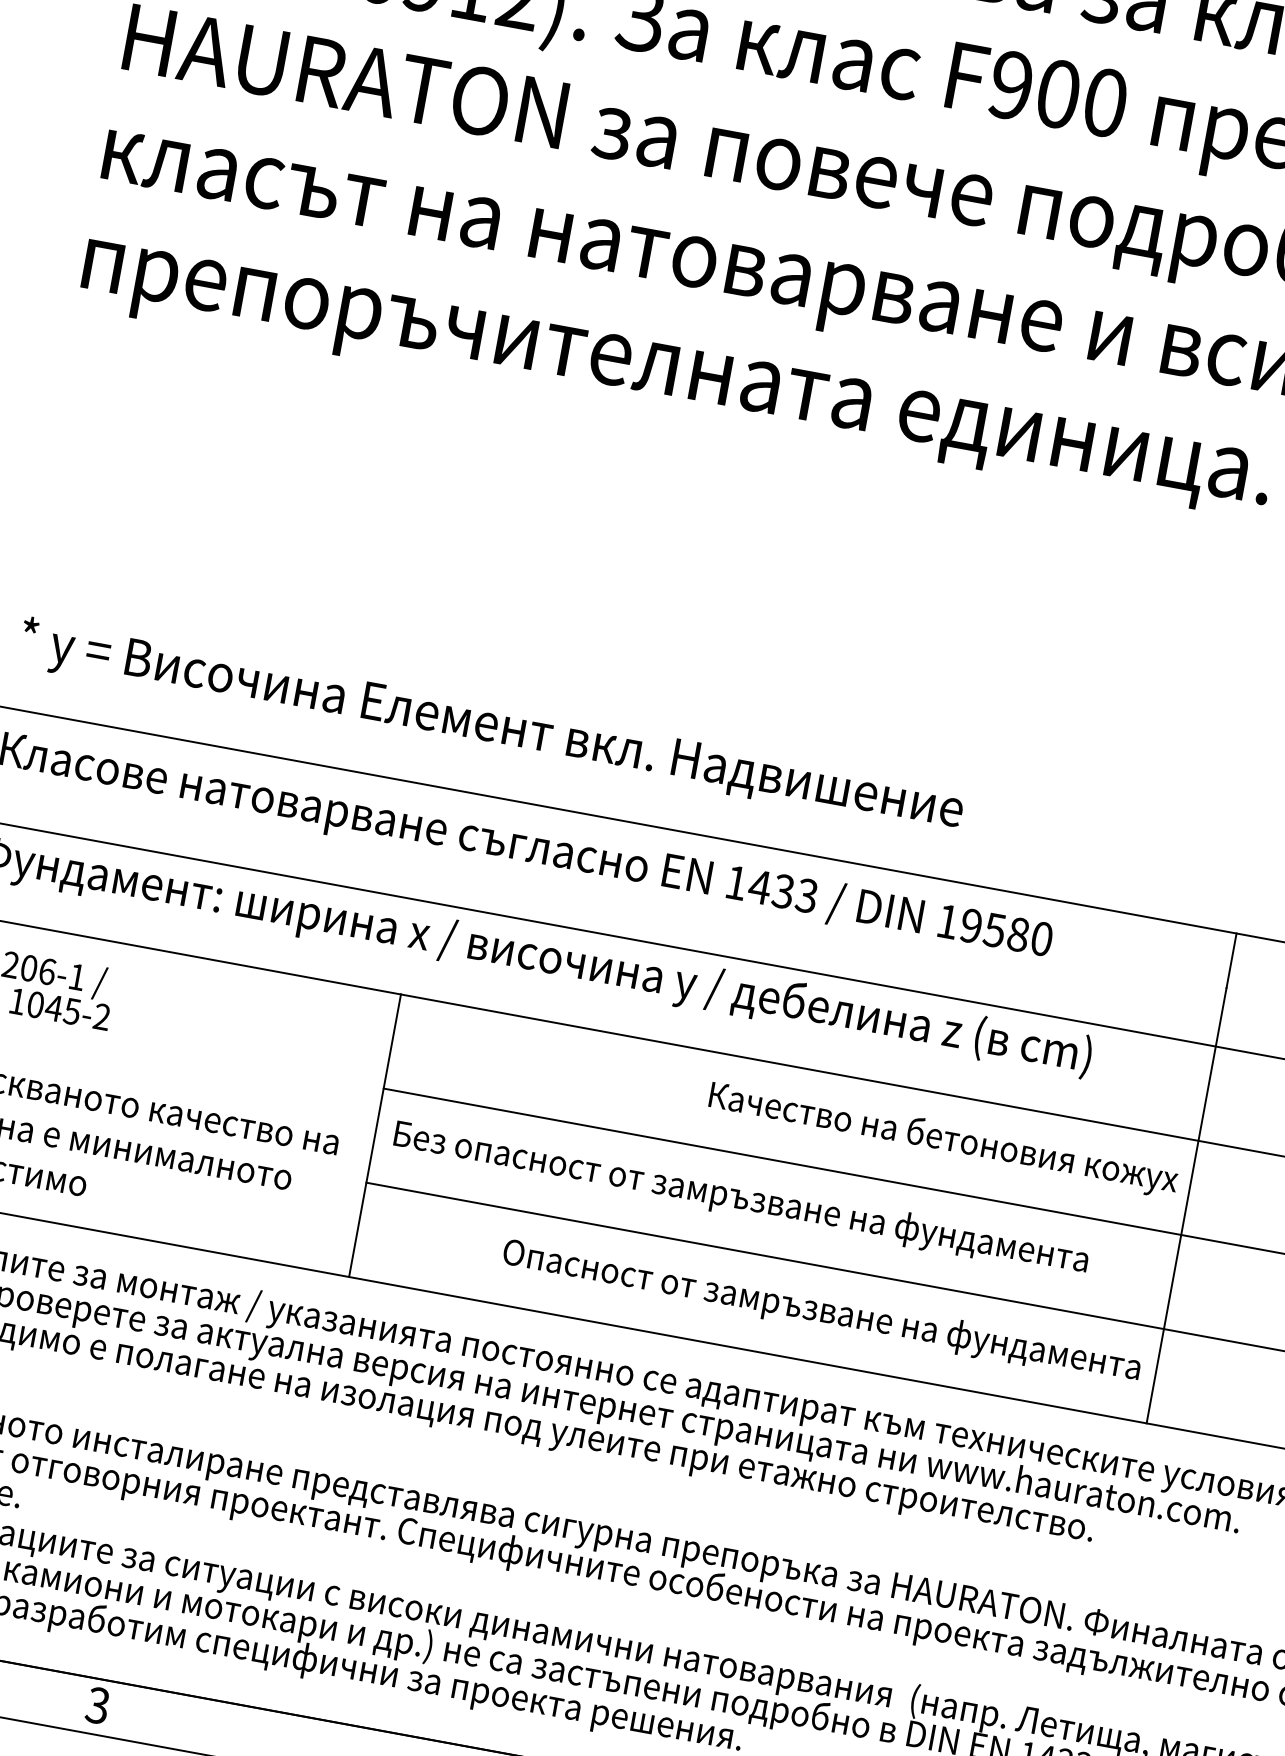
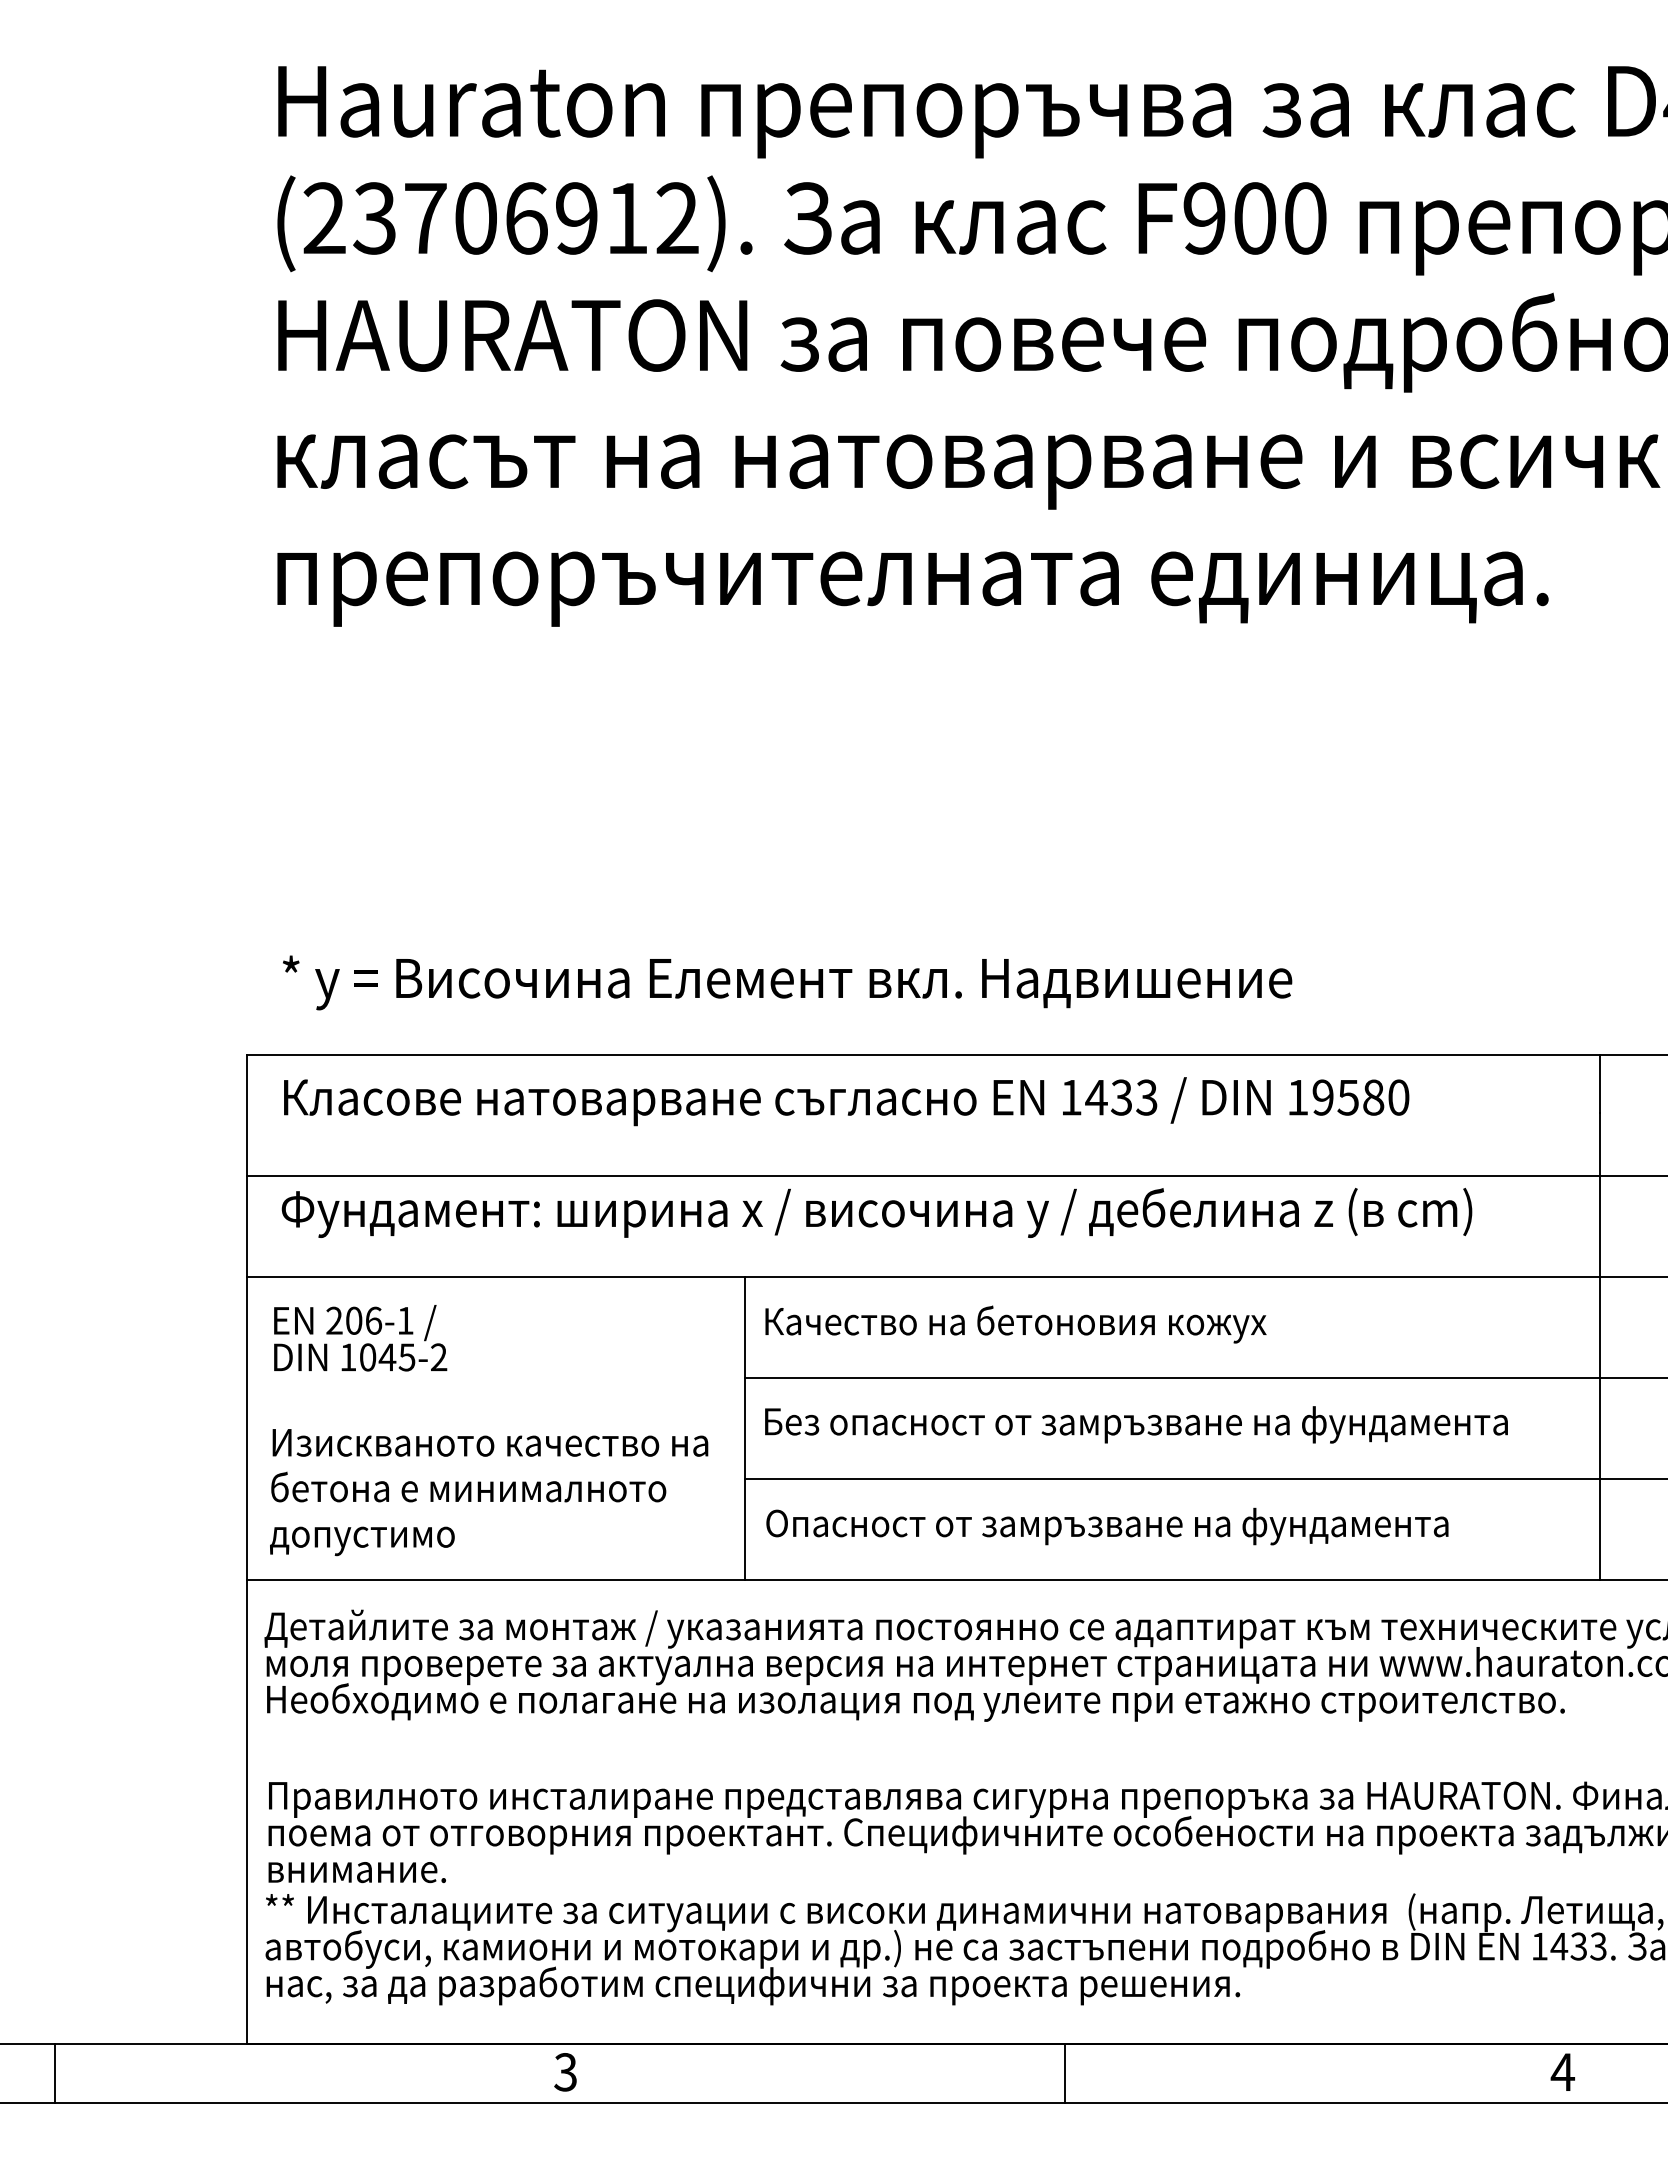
text: (943, 1139) -> (1015, 1324), moved
text: (821, 1312) -> (1107, 1526), moved

